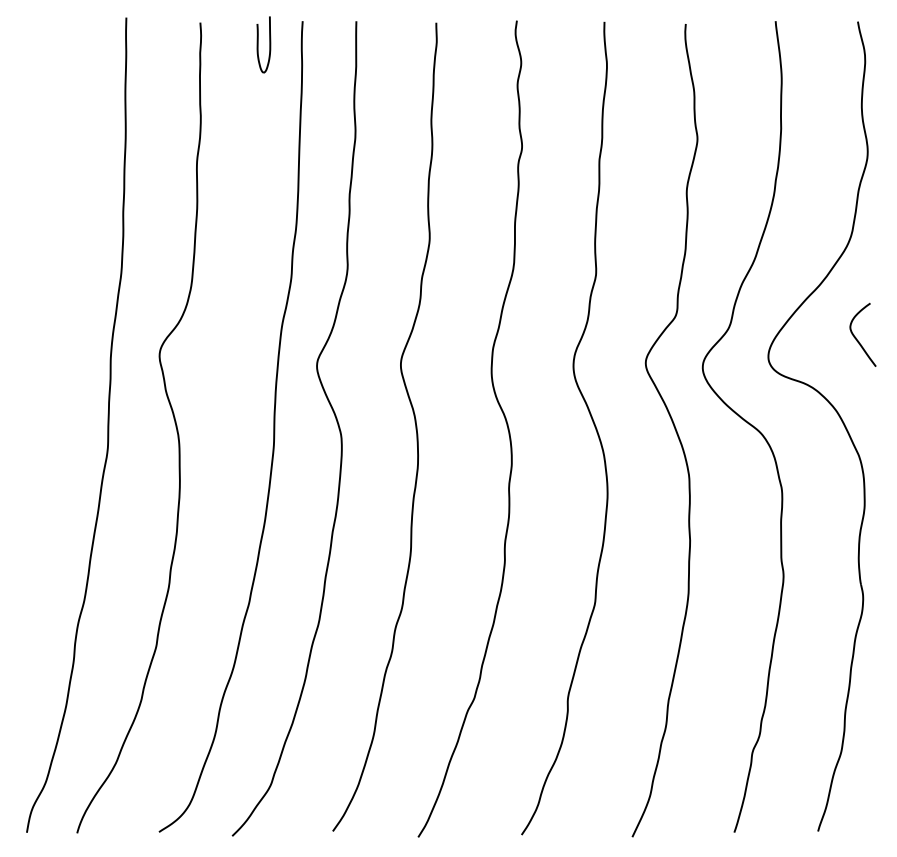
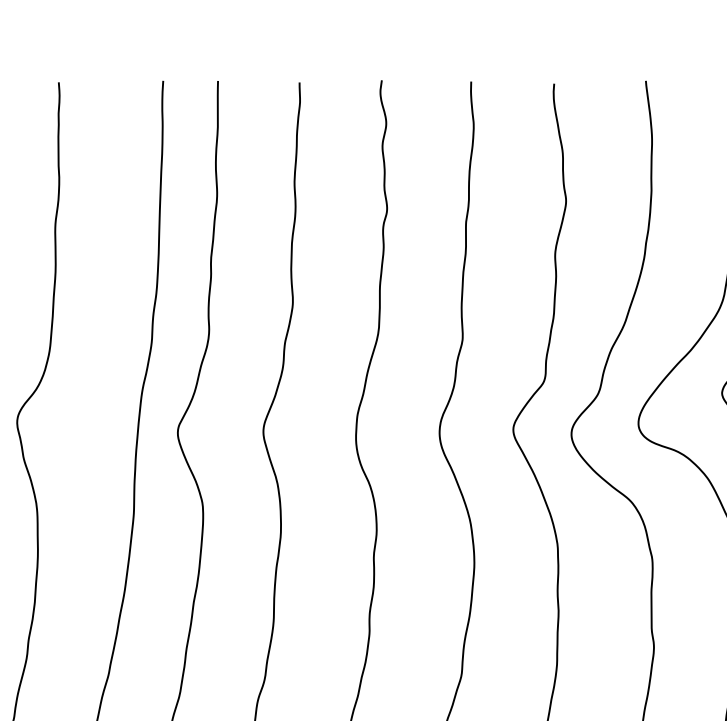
curve: (258, 44) -> (118, 104), removed

